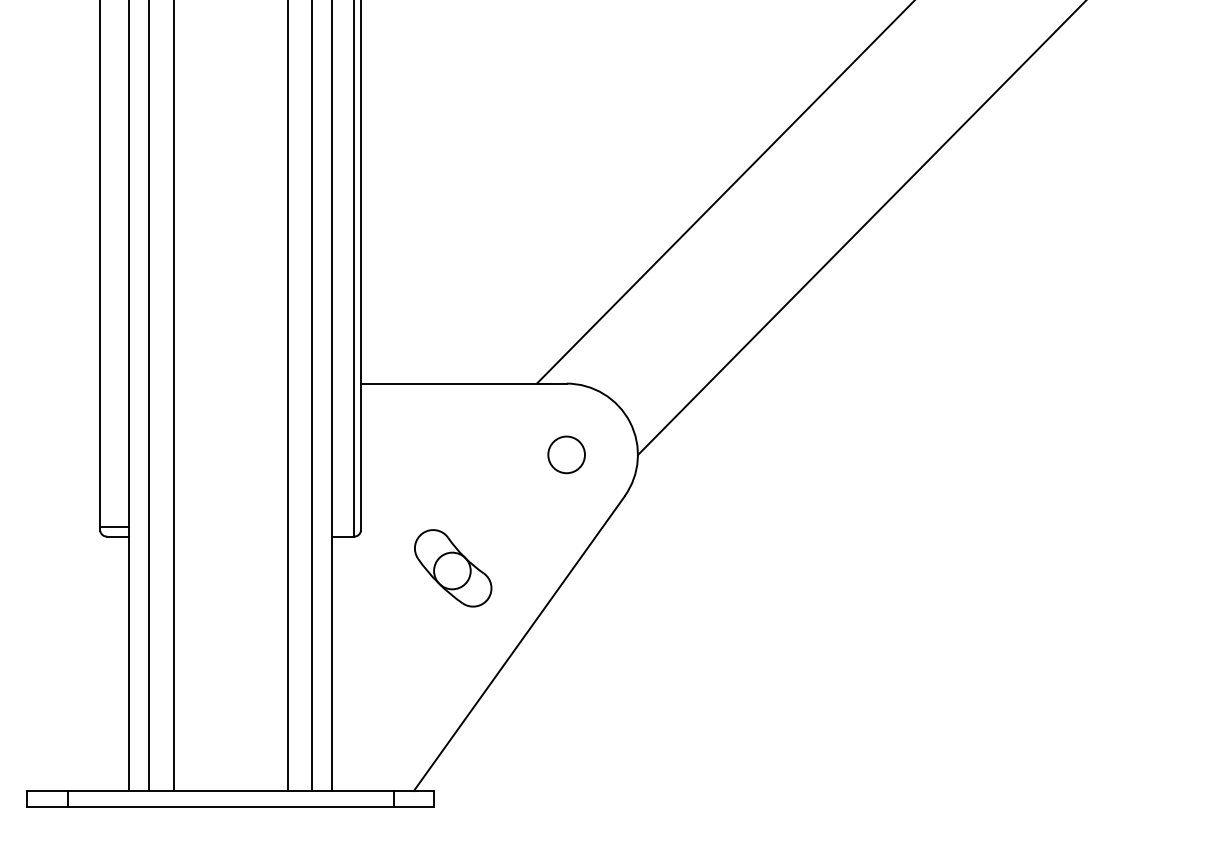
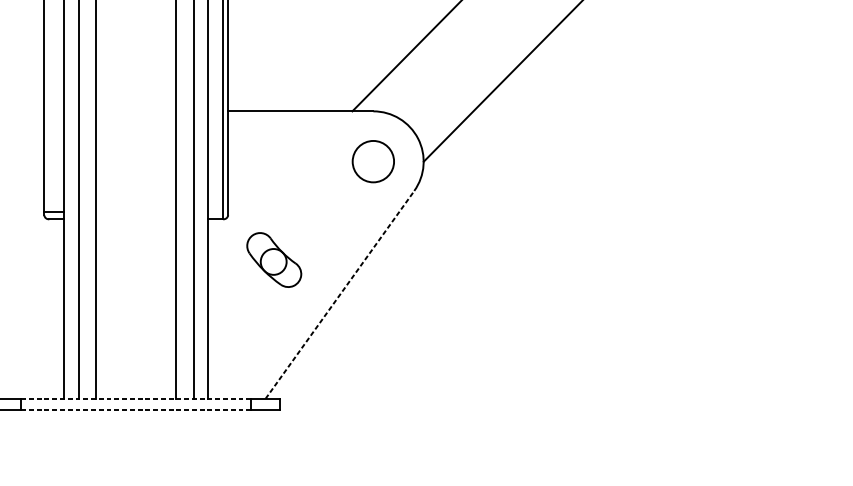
circle: (566, 454) -> (373, 161), size x1.6
part: (453, 568) -> (274, 260), moved
line: (519, 643) -> (340, 294), solid -> dashed
line: (230, 790) -> (136, 398), solid -> dashed
line: (230, 807) -> (136, 410), solid -> dashed

